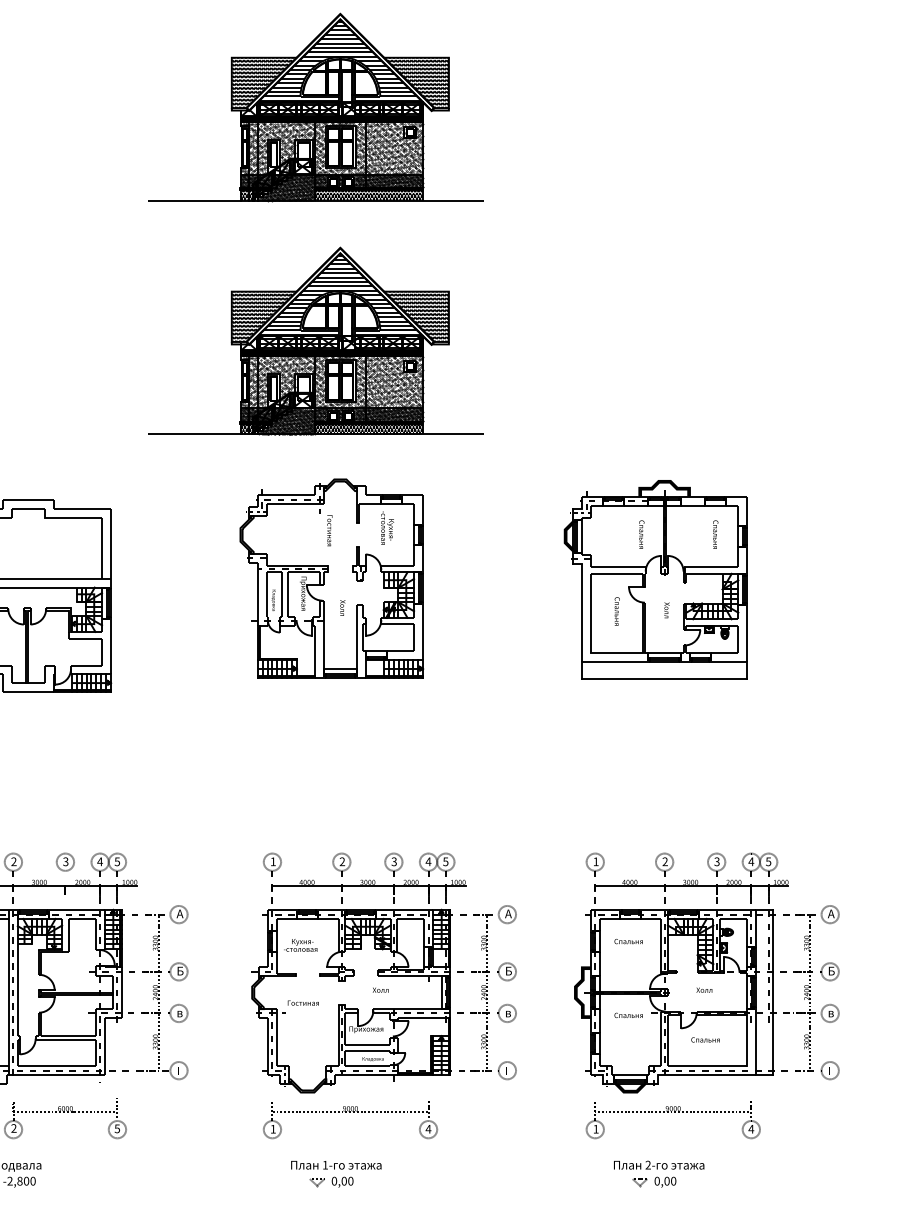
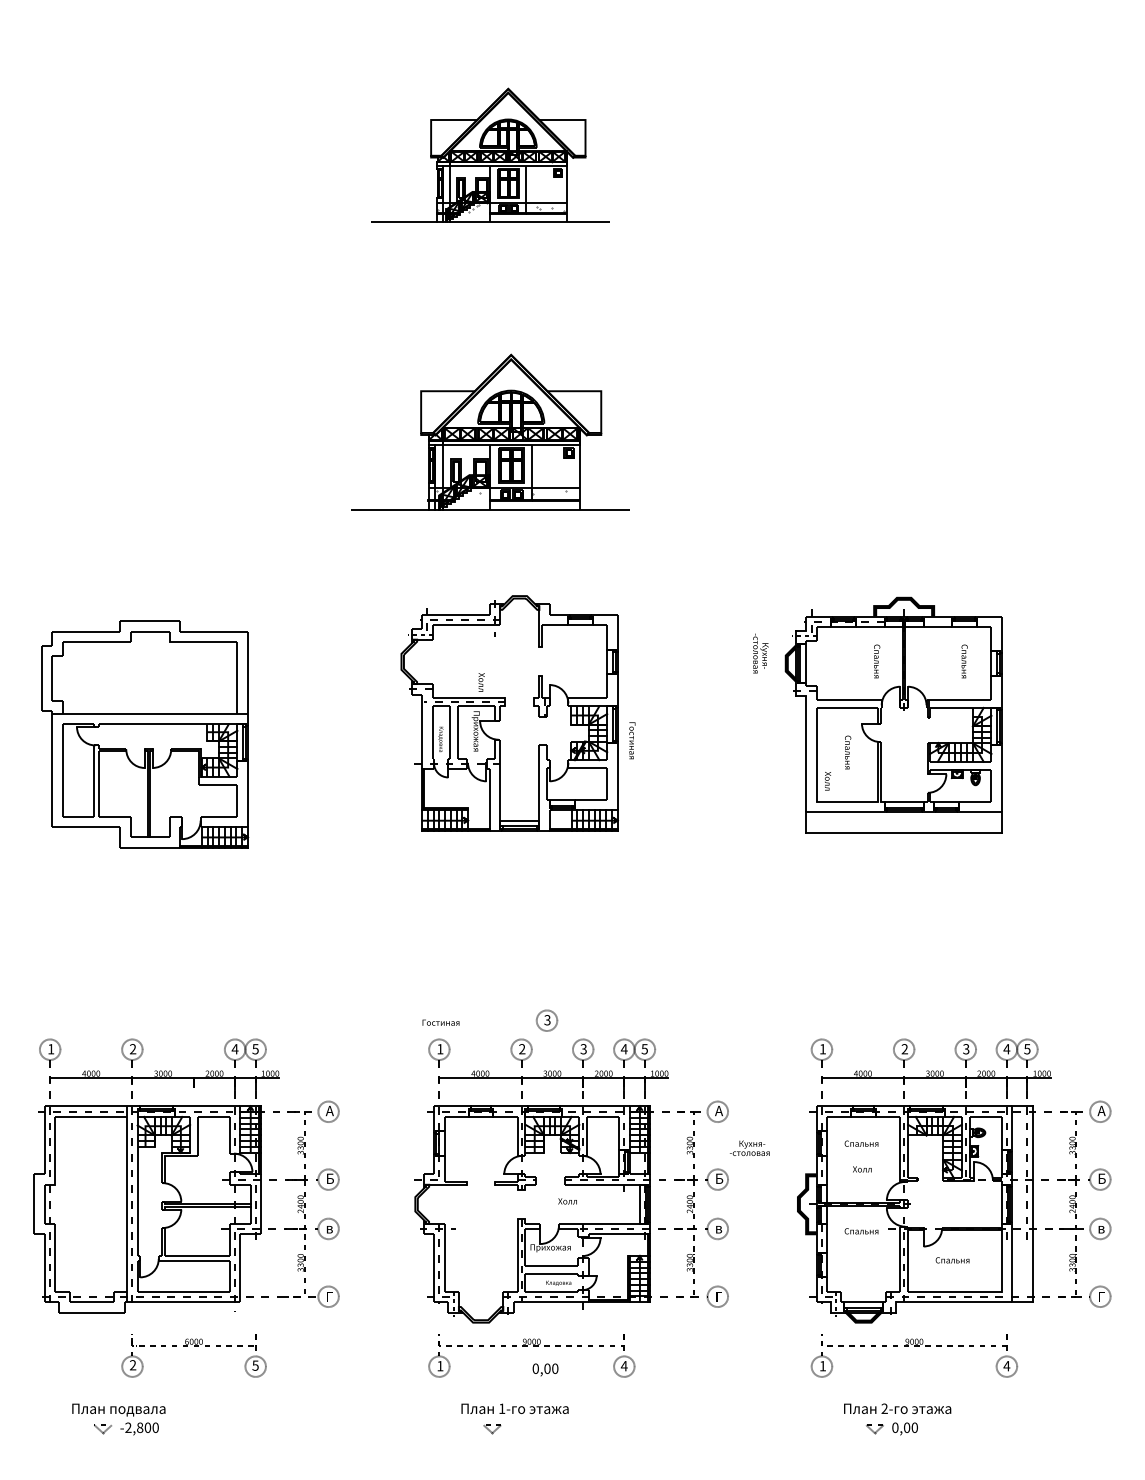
part: (315, 107) -> (490, 155), size x0.6
part: (315, 341) -> (490, 432), size x0.7
text: (387, 527) -> (760, 653), moved
text: (329, 530) -> (632, 740), moved
text: (342, 608) -> (481, 682), moved
text: (666, 610) -> (827, 781), moved
part: (65, 862) -> (547, 1020), moved
text: (300, 944) -> (749, 1147), moved
text: (704, 990) -> (862, 1169), moved
text: (302, 1002) -> (440, 1022), moved
text: (342, 1181) -> (545, 1369), moved

